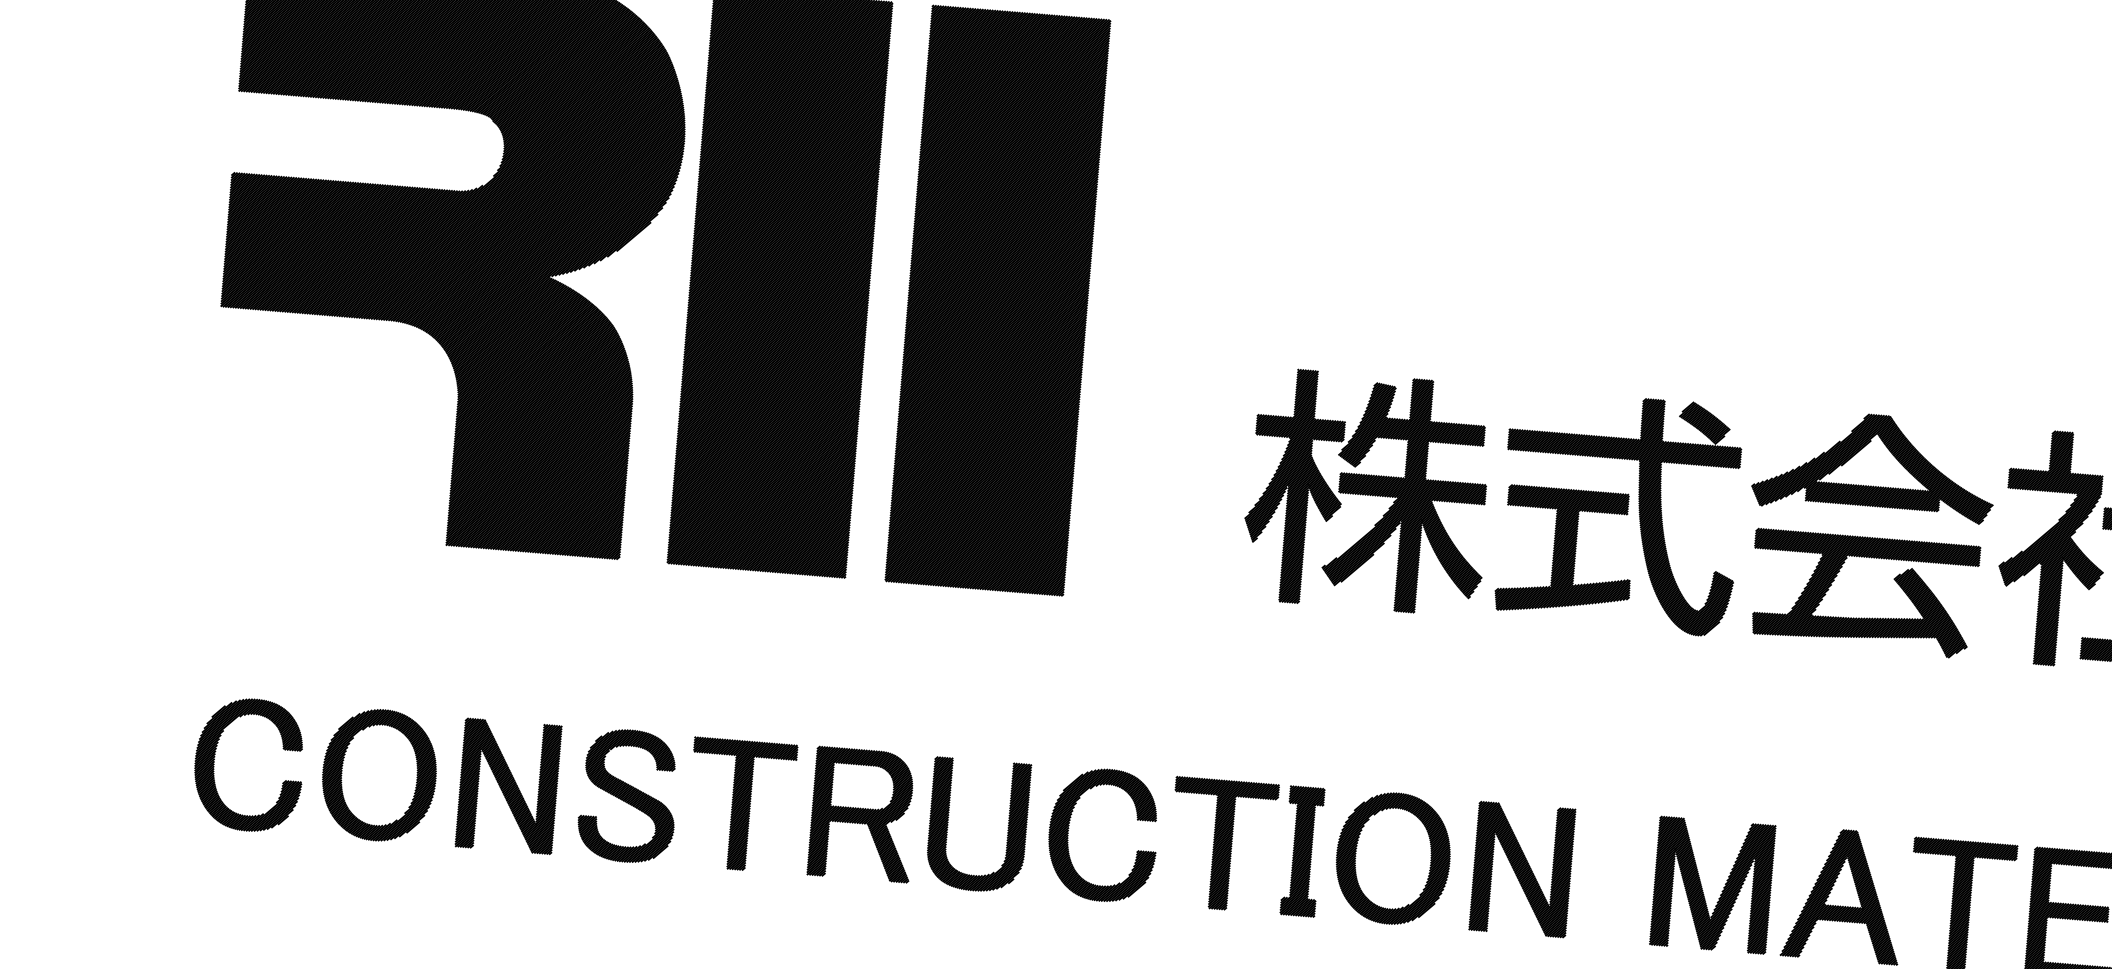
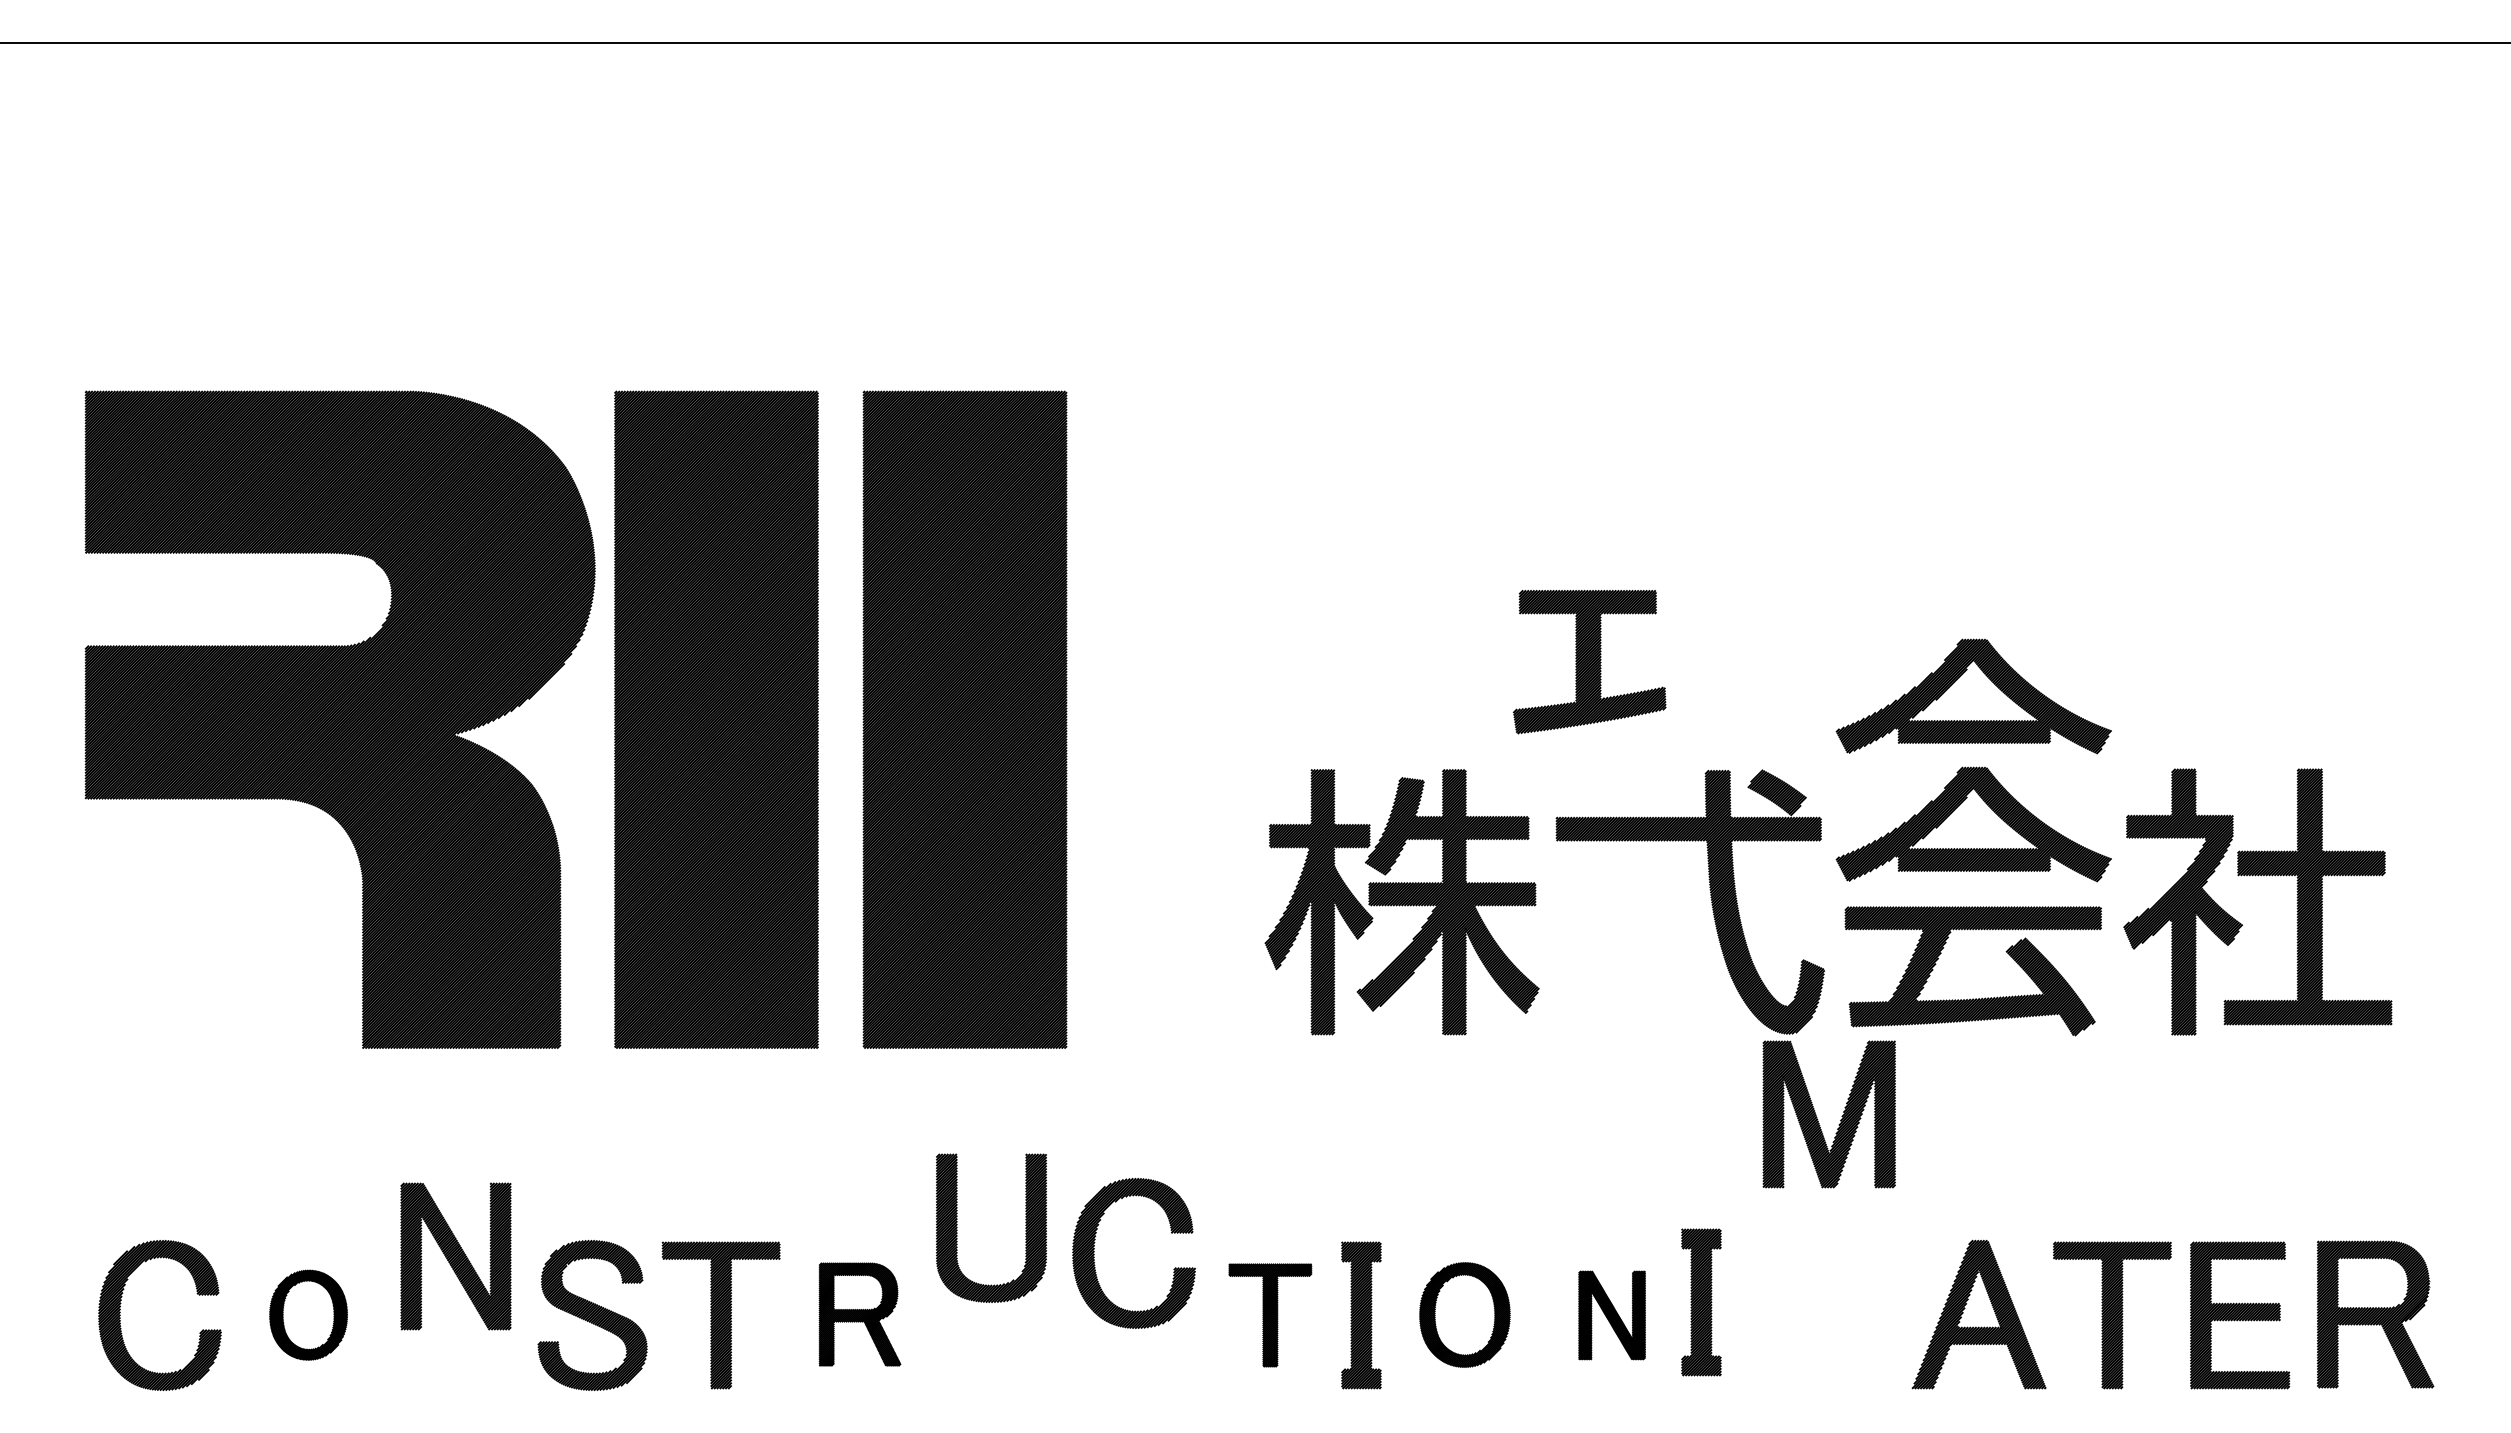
part: (1883, 352) -> (1973, 696), added
part: (1565, 552) -> (1589, 662), moved
part: (379, 775) -> (308, 1315), size x0.6
part: (508, 786) -> (455, 1256), moved
part: (862, 814) -> (859, 1314), size x0.7
part: (948, 822) -> (957, 1227), moved
part: (1068, 832) -> (1094, 1253), moved
part: (1222, 845) -> (1270, 1315), size x0.7
part: (1392, 858) -> (1464, 1314), size x0.7
part: (1601, 864) -> (1701, 1302), added
part: (1521, 869) -> (1611, 1315), size x0.6
part: (1702, 888) -> (1818, 1119), moved

